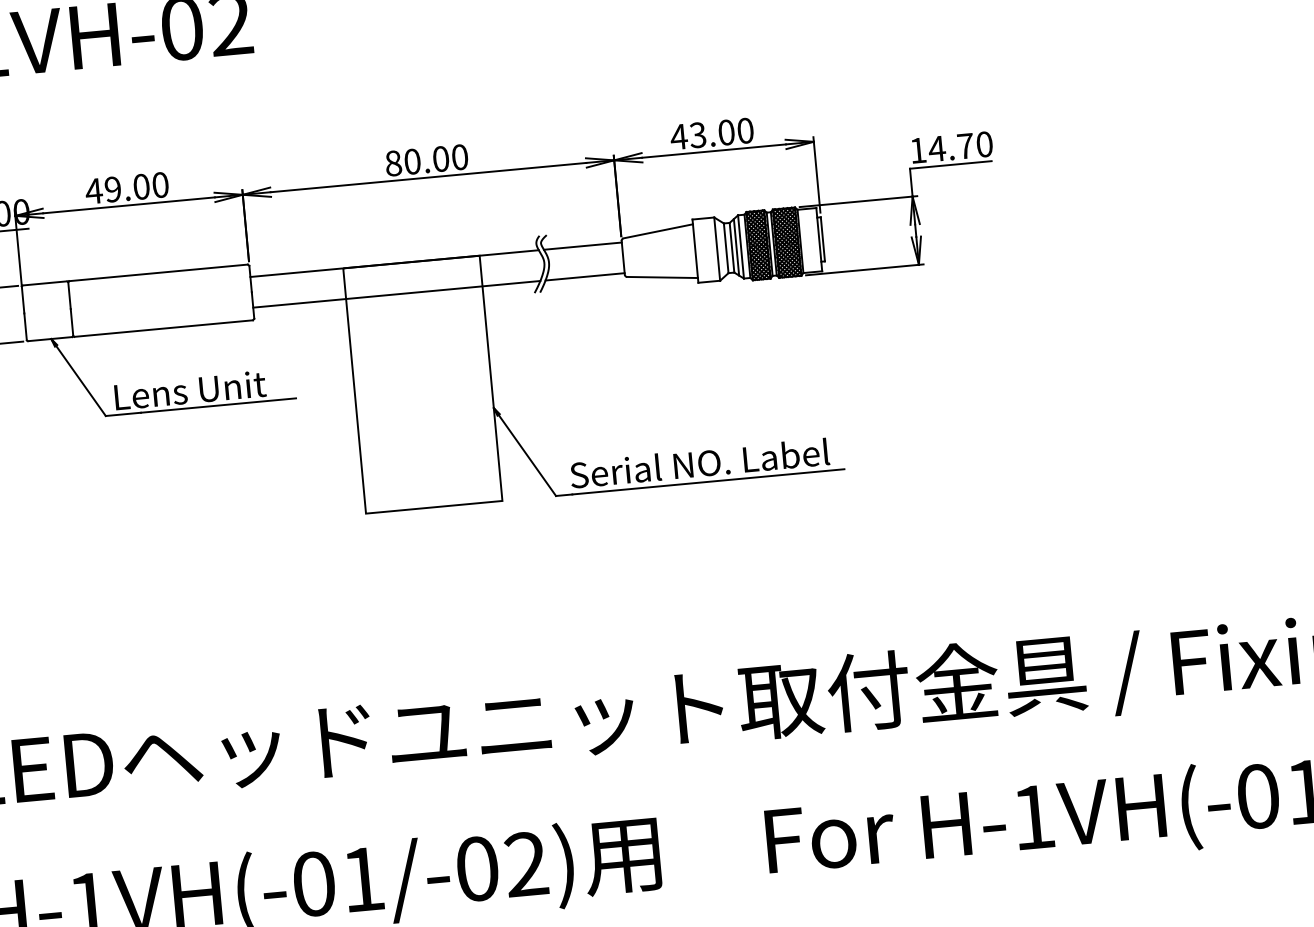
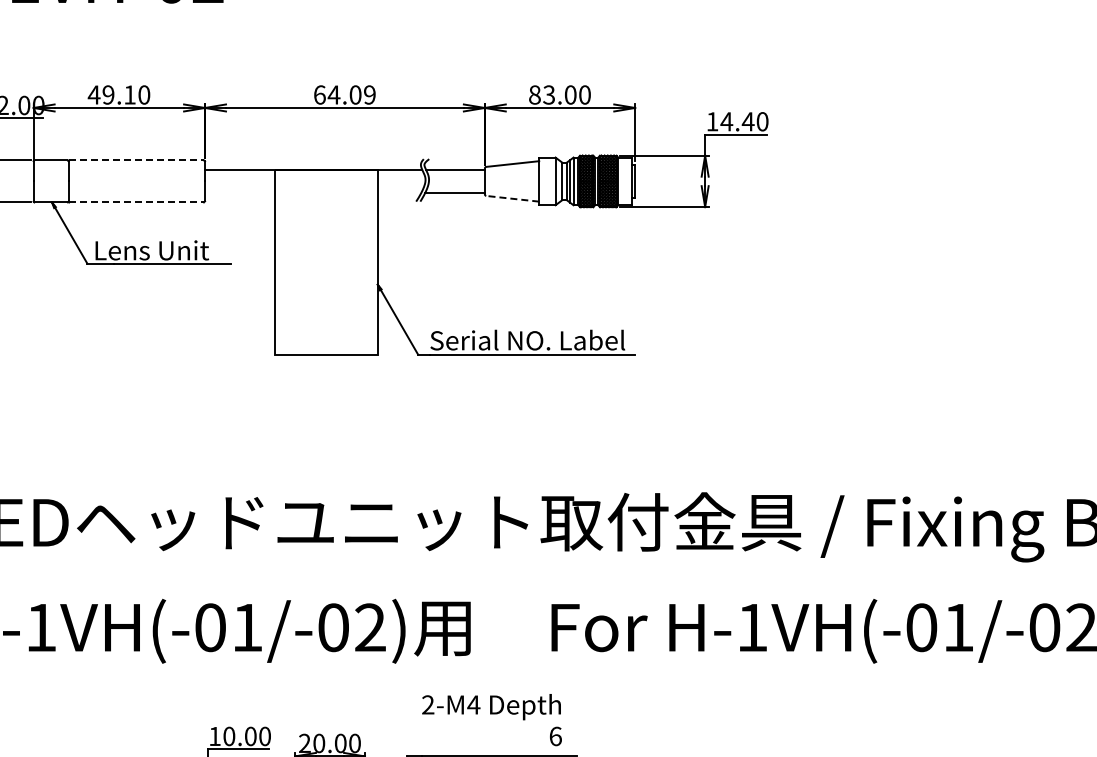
text: (678, 136) -> (534, 94), 43.00 -> 83.00
text: (964, 145) -> (747, 121), 14.70 -> 14.40
text: (426, 159) -> (344, 94), 80.00 -> 64.09
text: (140, 186) -> (129, 94), 49.00 -> 49.10
line: (159, 272) -> (137, 160), solid -> dashed
line: (662, 277) -> (512, 198), solid -> dashed
line: (397, 293) -> (313, 192), removed
line: (164, 328) -> (137, 202), solid -> dashed

